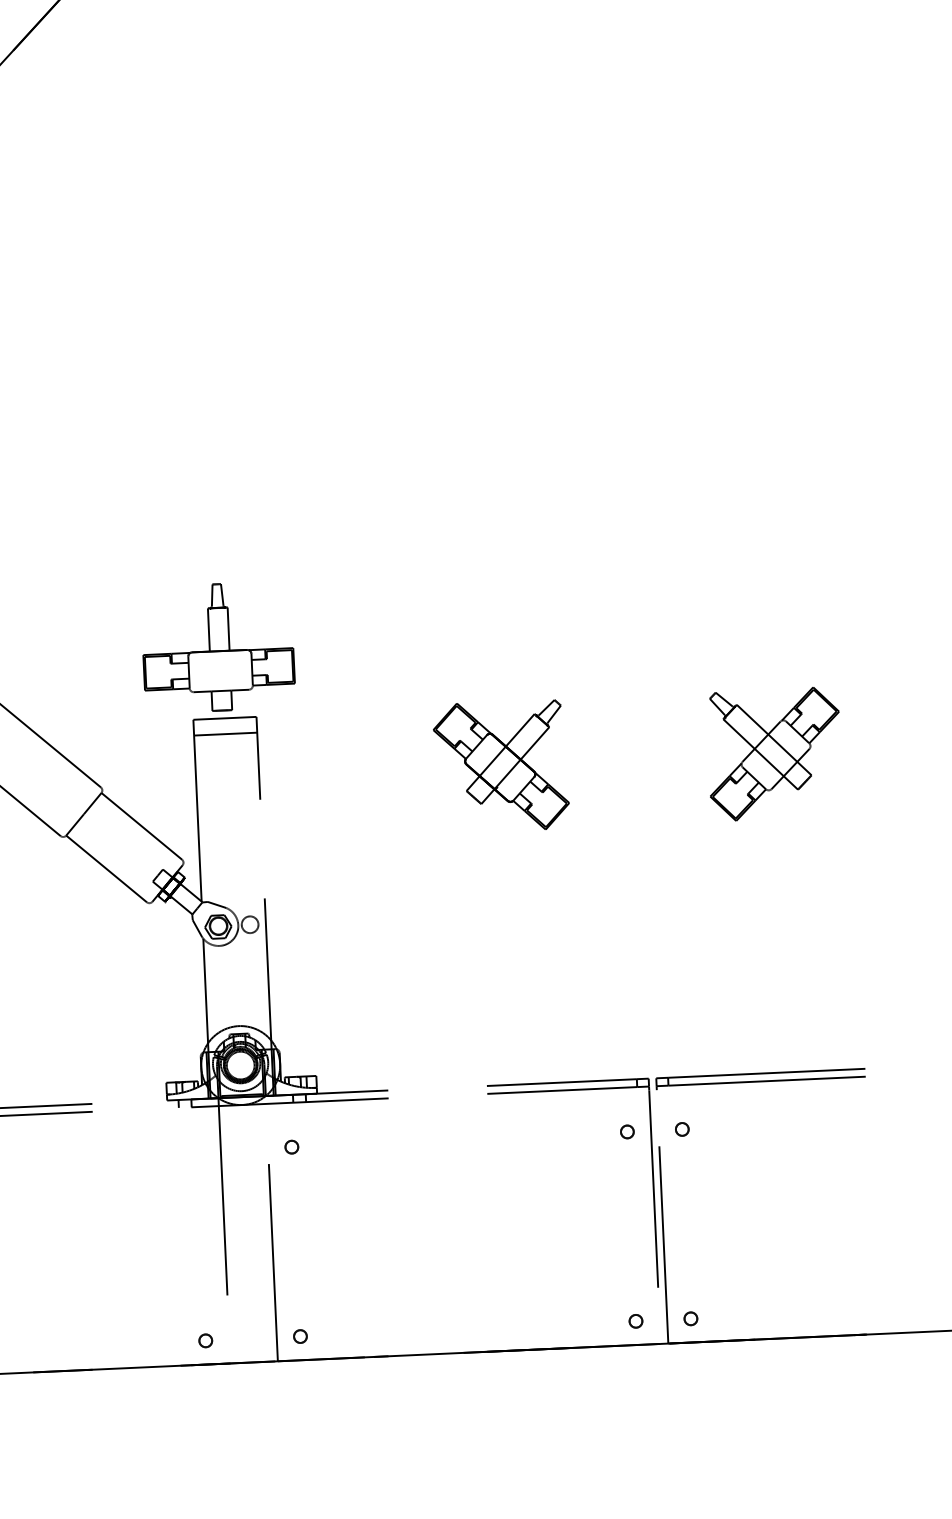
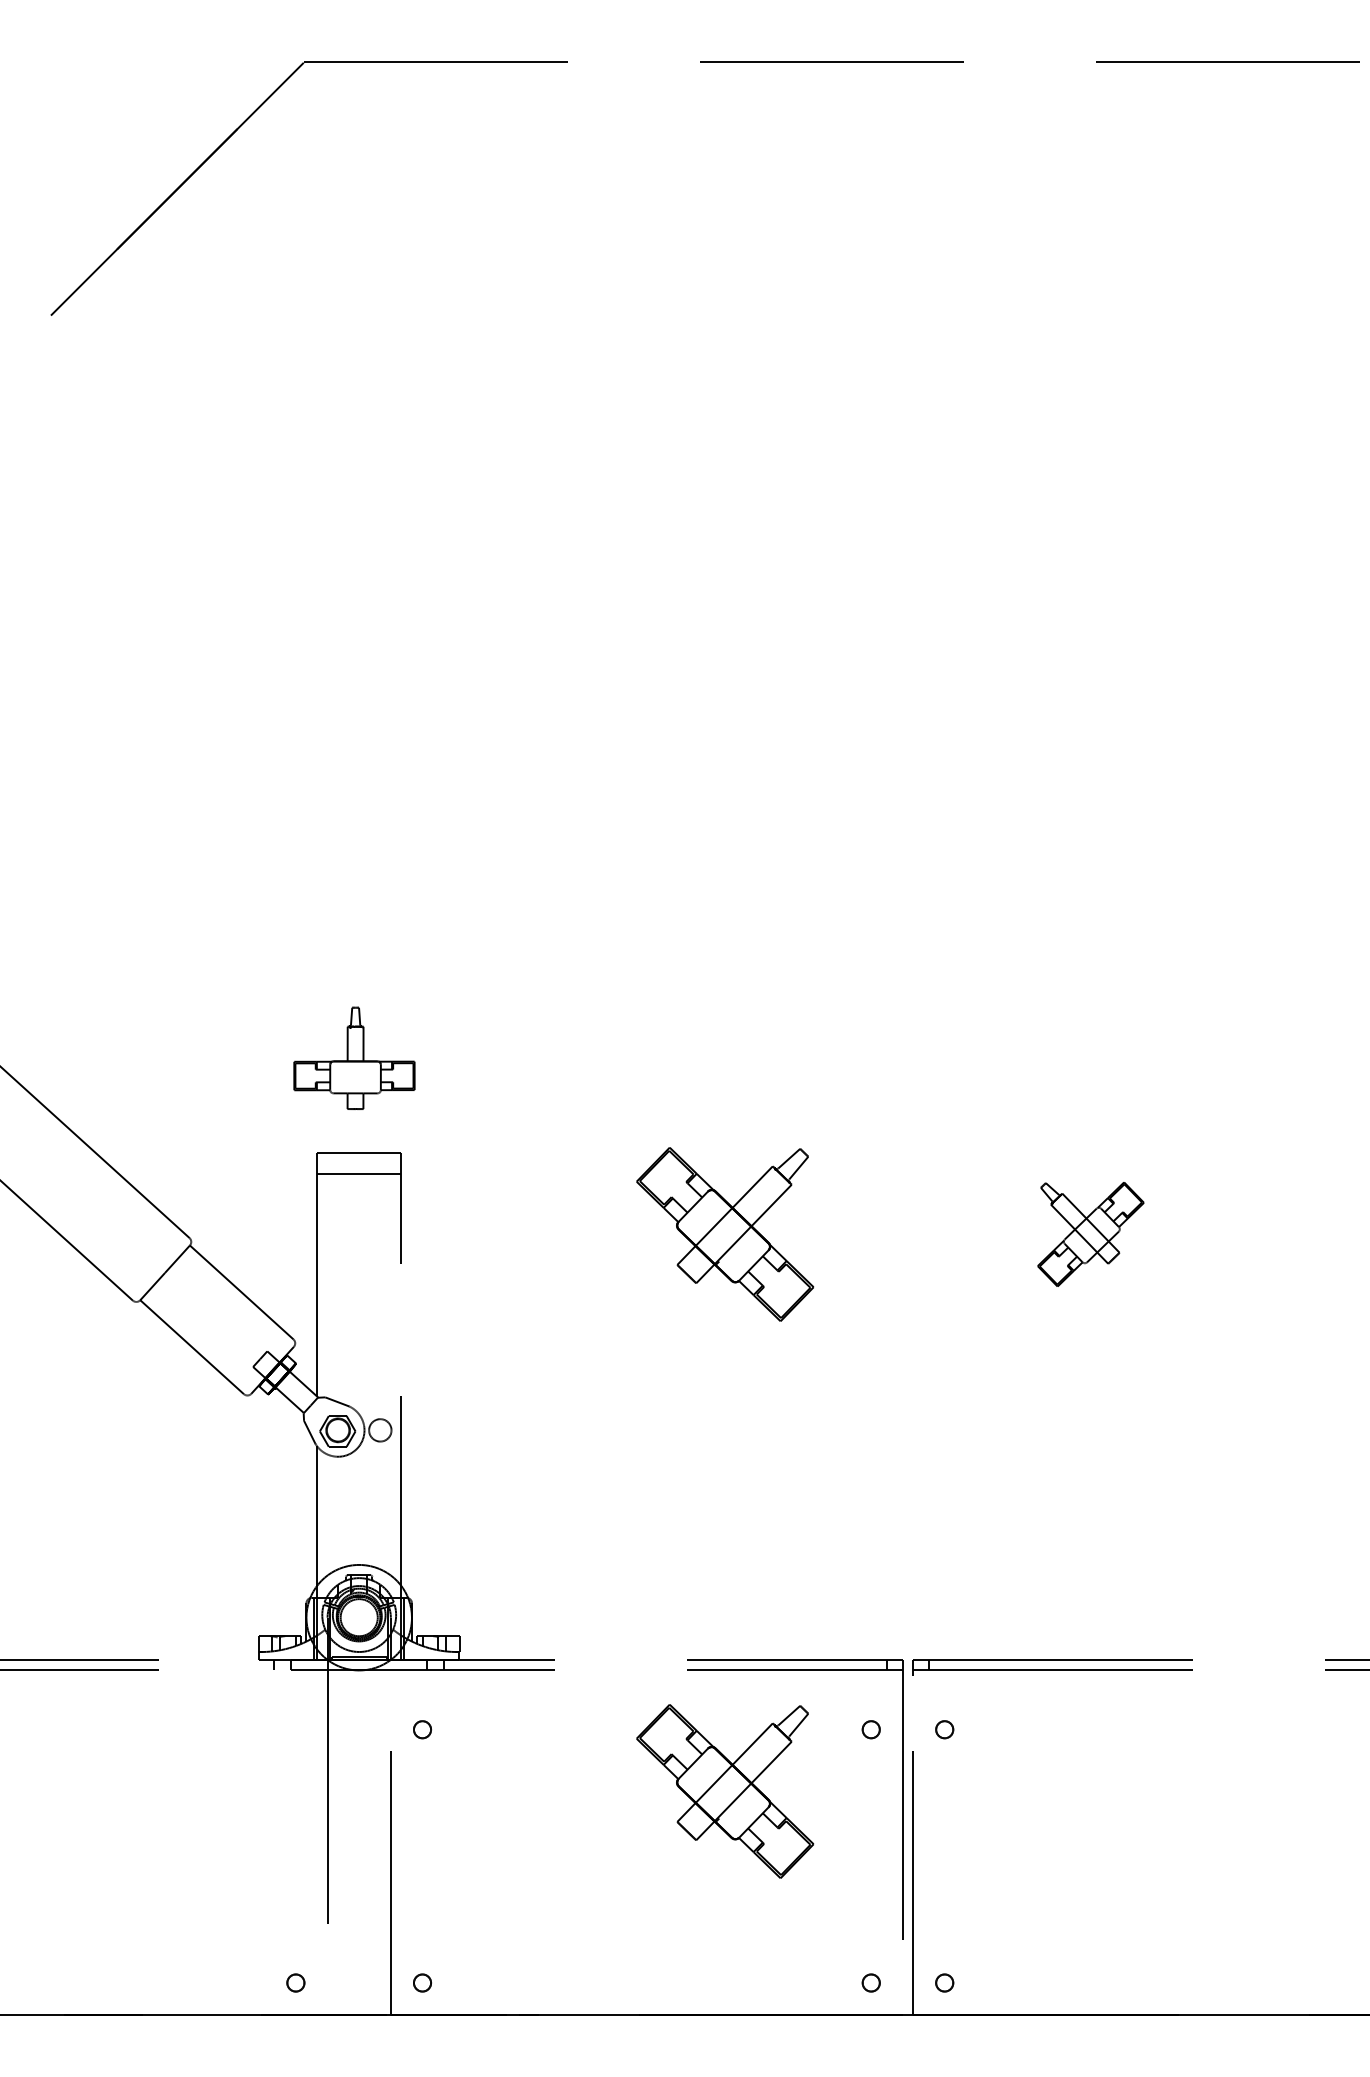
part: (218, 647) -> (354, 1058), size x0.6
part: (774, 754) -> (1090, 1234), size x0.6
part: (520, 1183) -> (725, 1791), added

